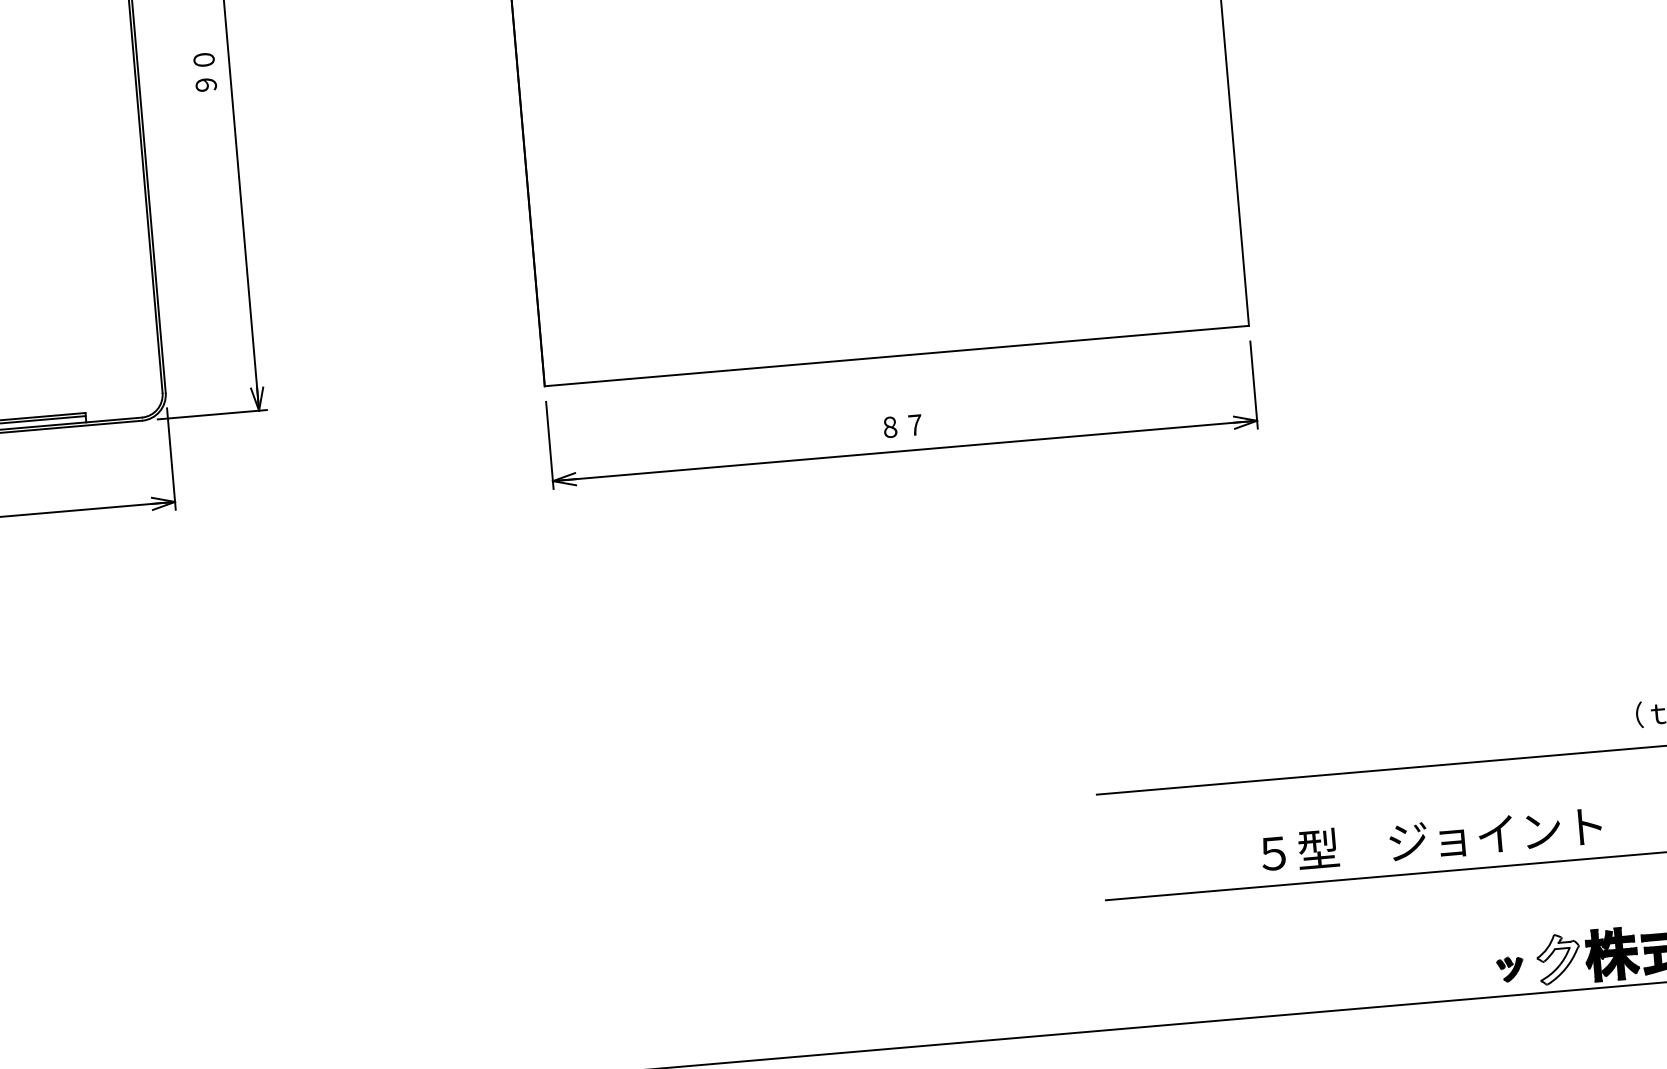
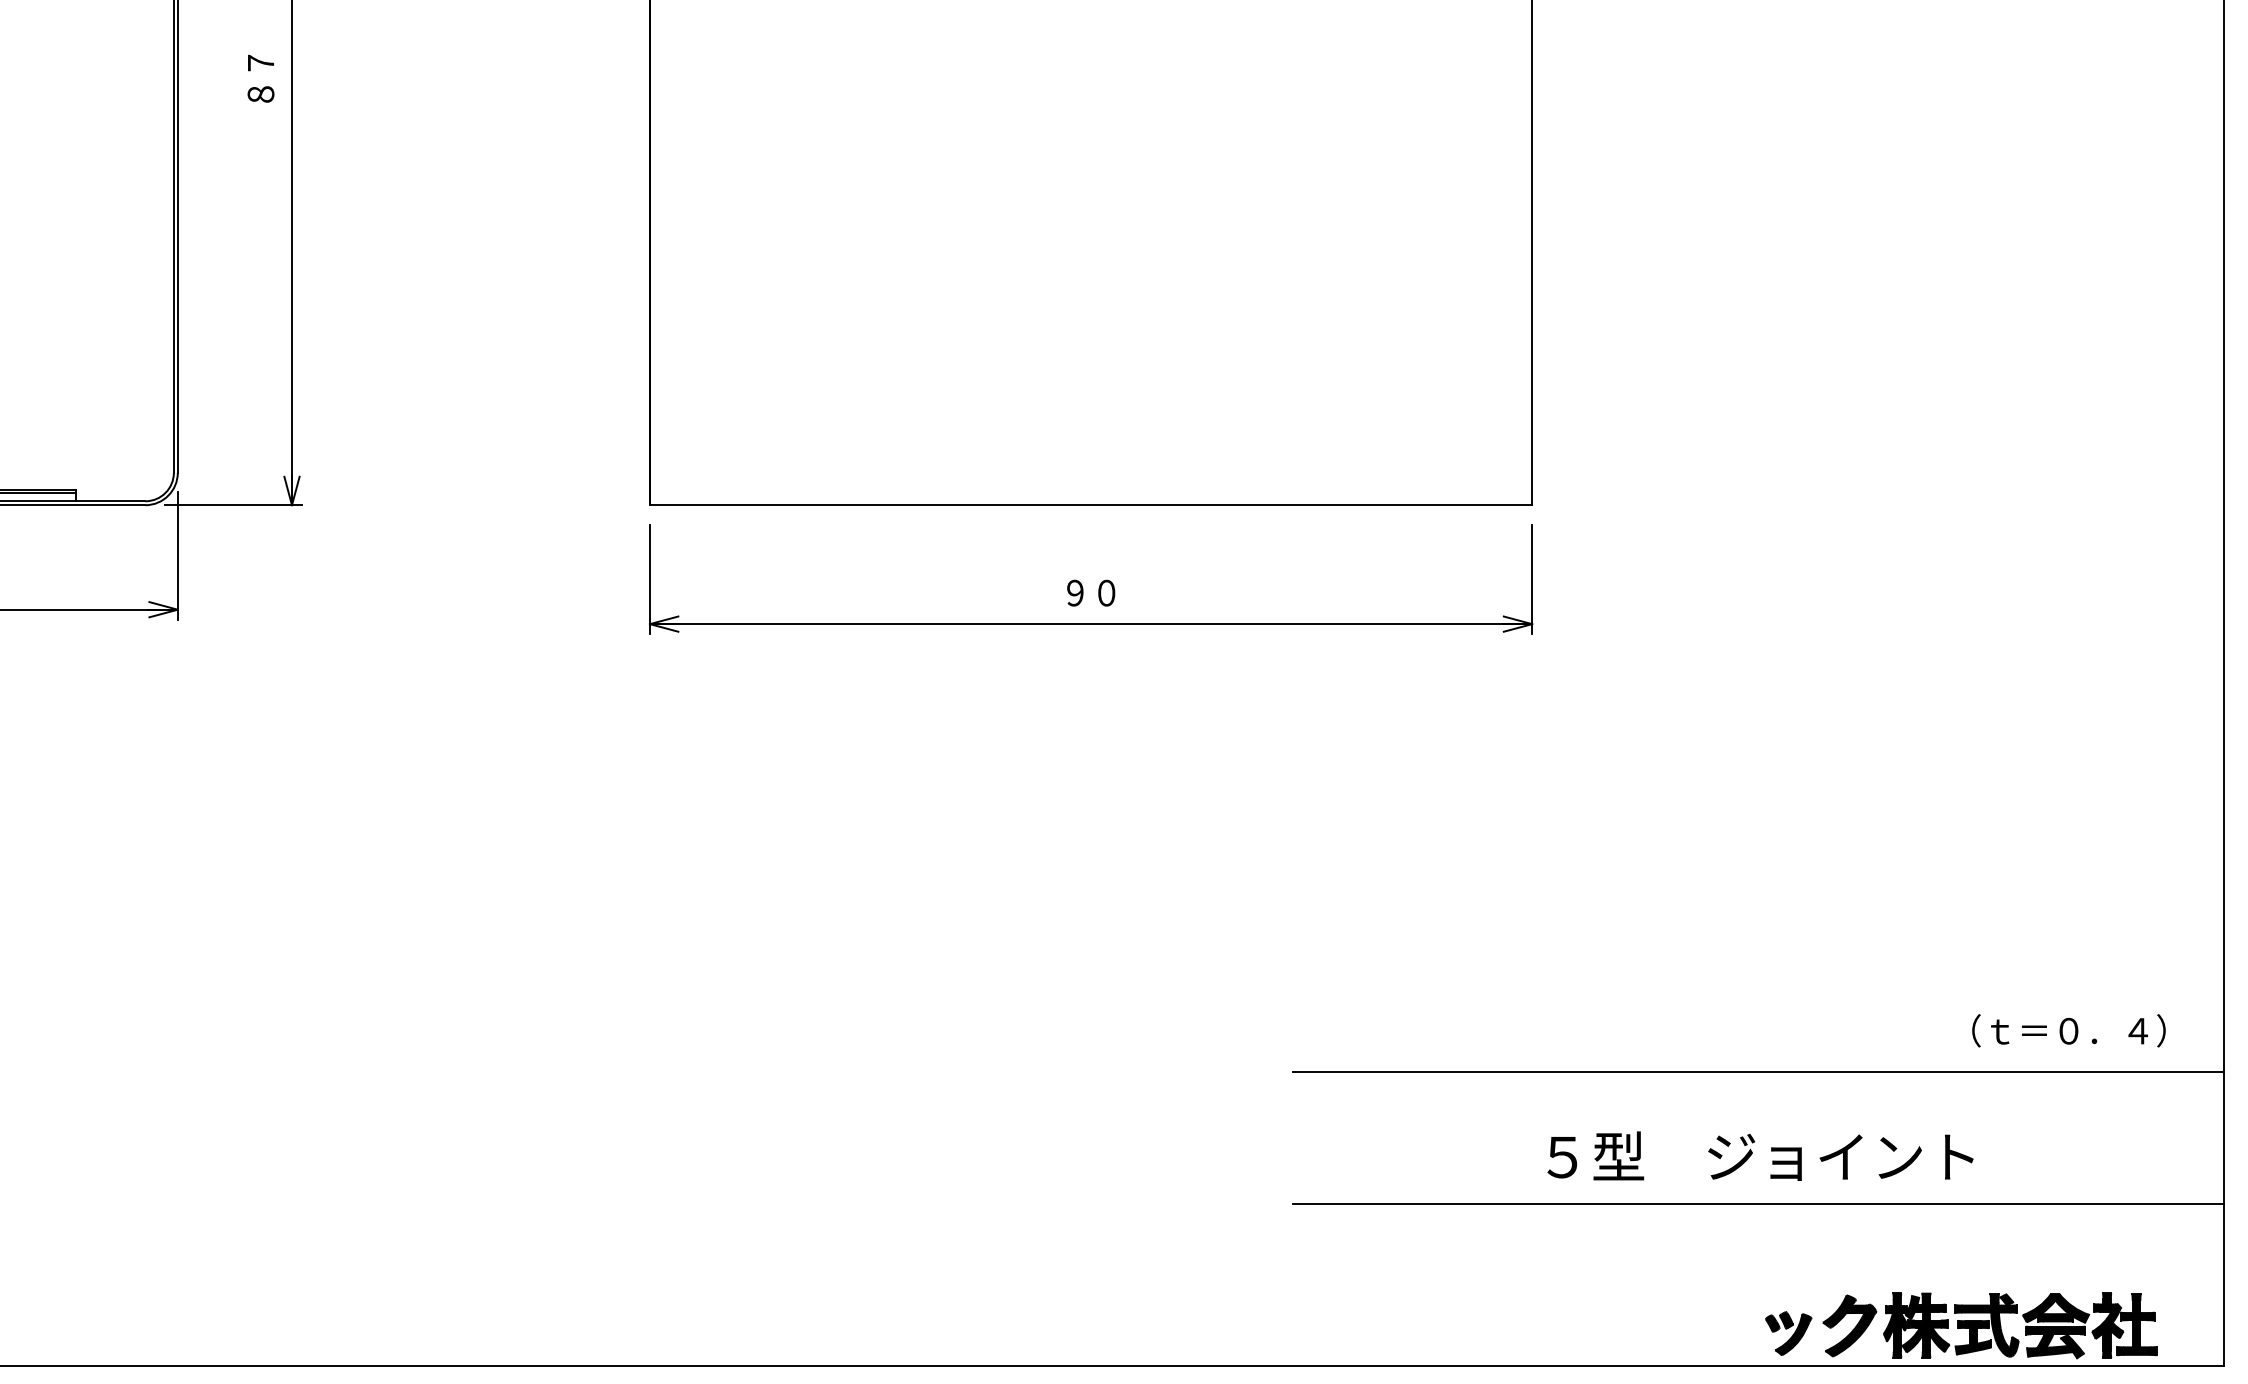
text: (204, 72) -> (260, 78), ９０ -> ８７
text: (903, 425) -> (1091, 592), ８７ -> ９０
text: (1431, 838) -> (1760, 1155), moved
fill: (1558, 958) -> (1849, 1325), added
part: (1510, 969) -> (1788, 1333), size x1.43

